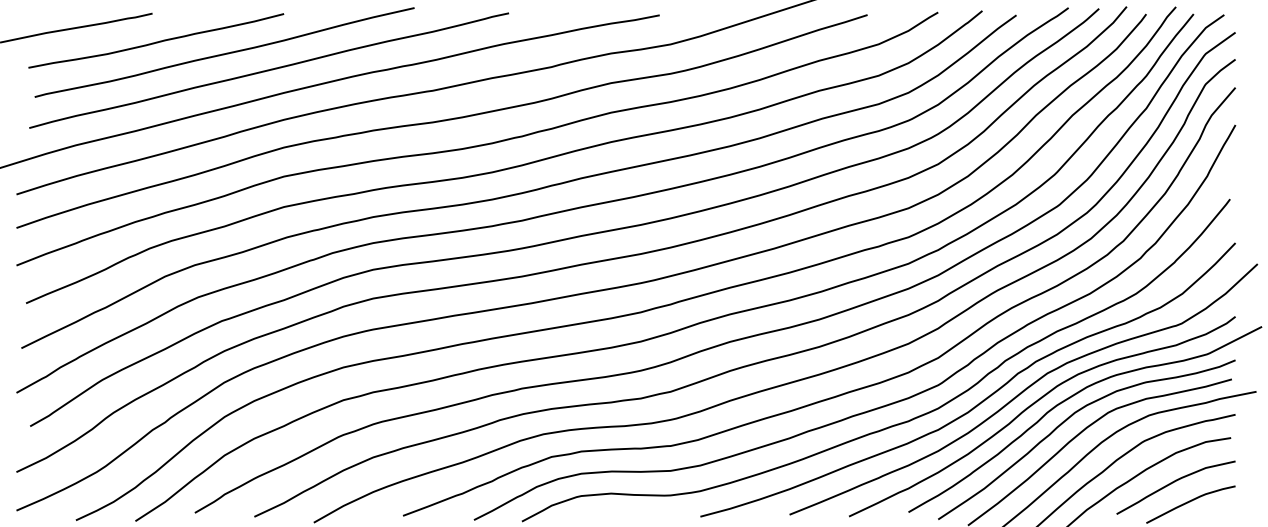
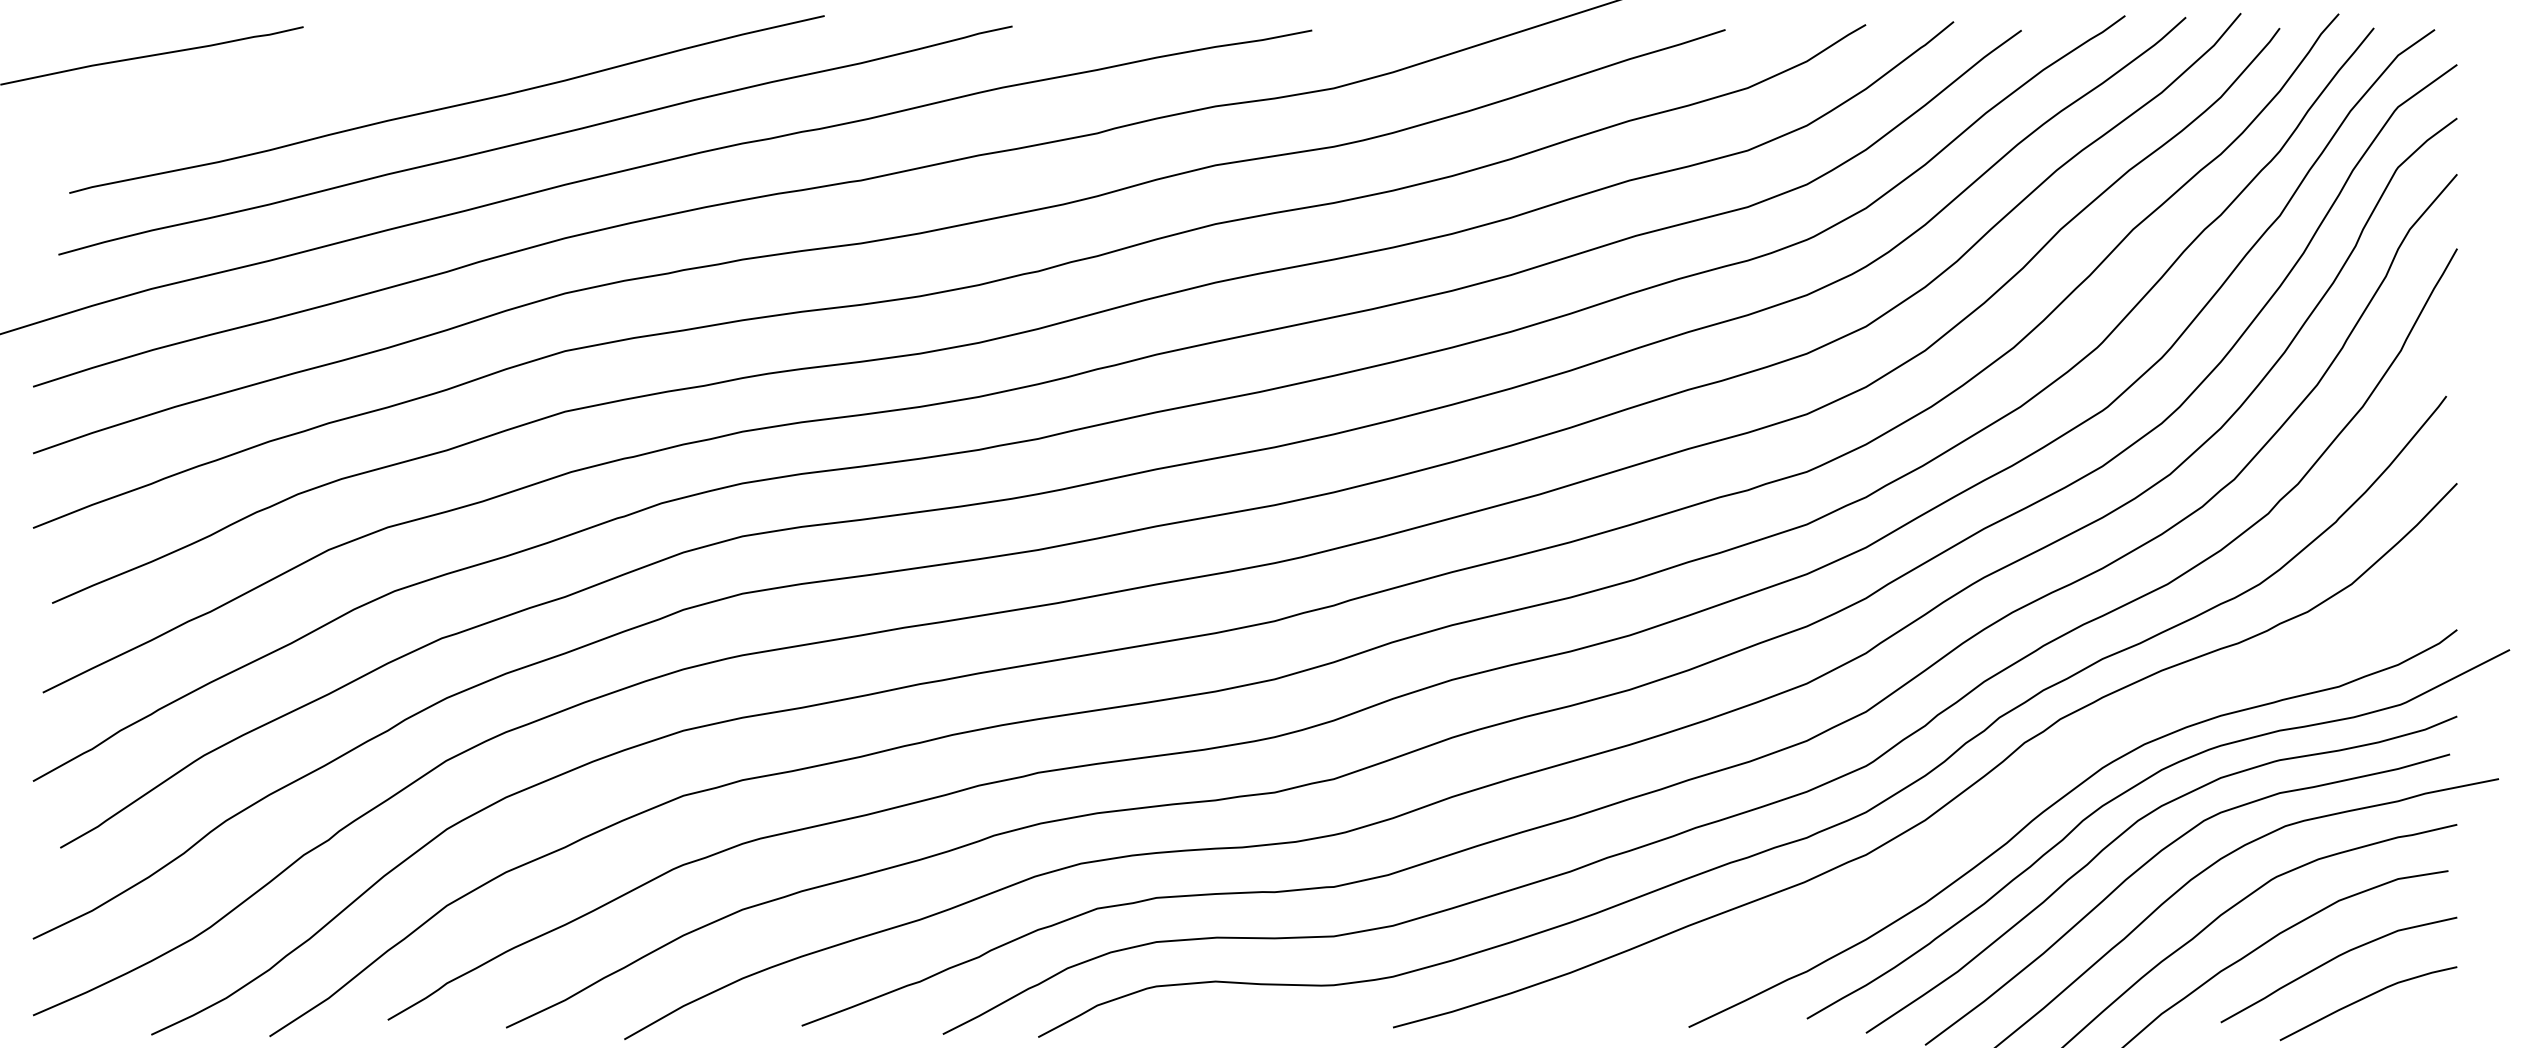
curve: (156, 41) -> (311, 82), removed
curve: (1024, 389) -> (2037, 774), removed

